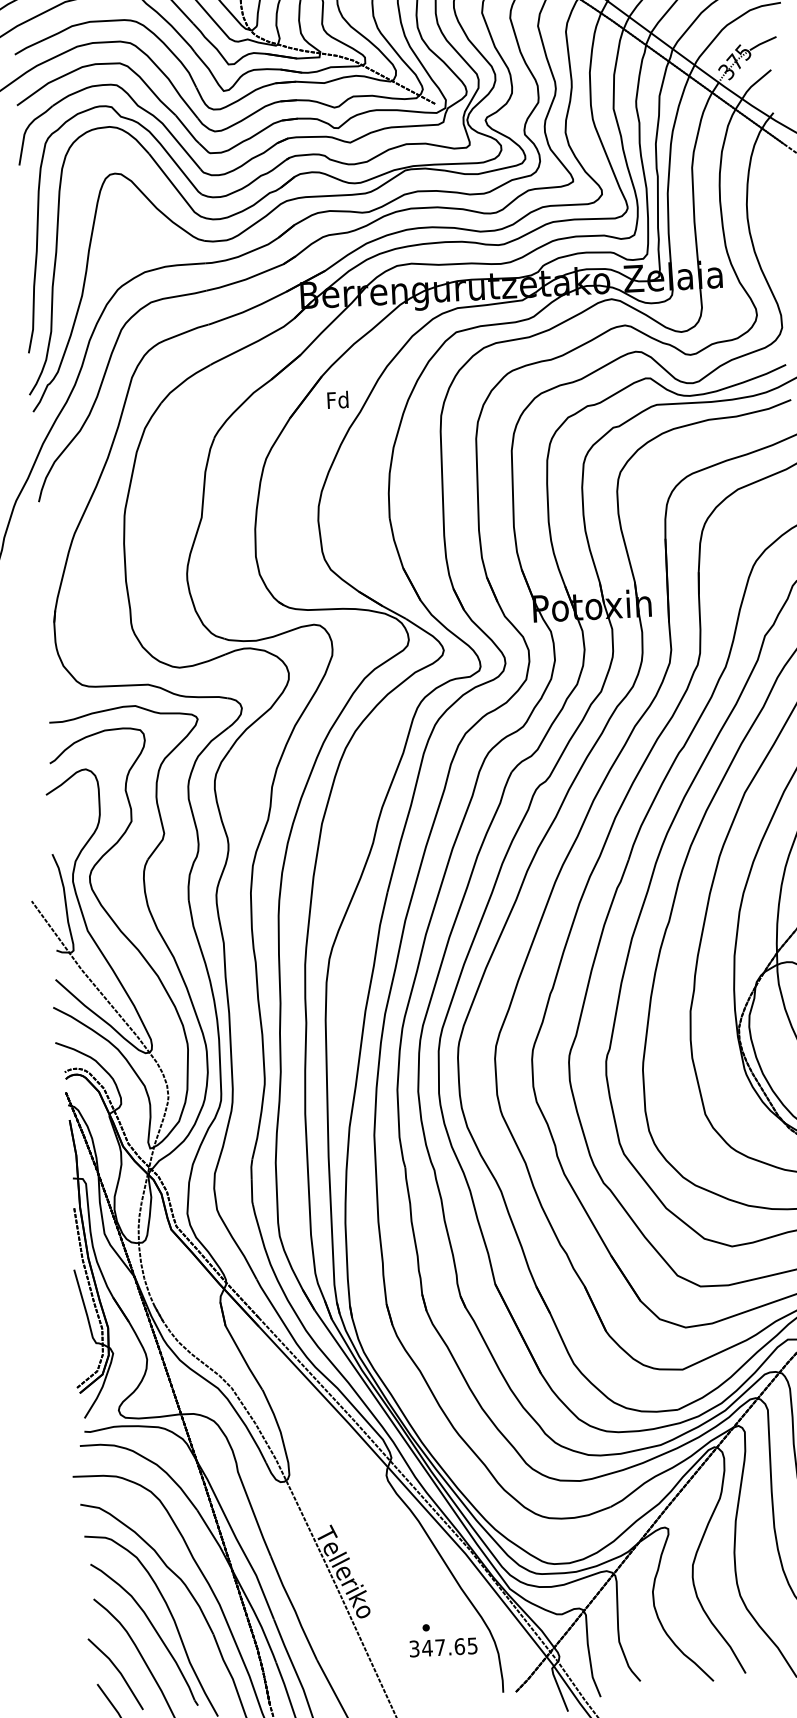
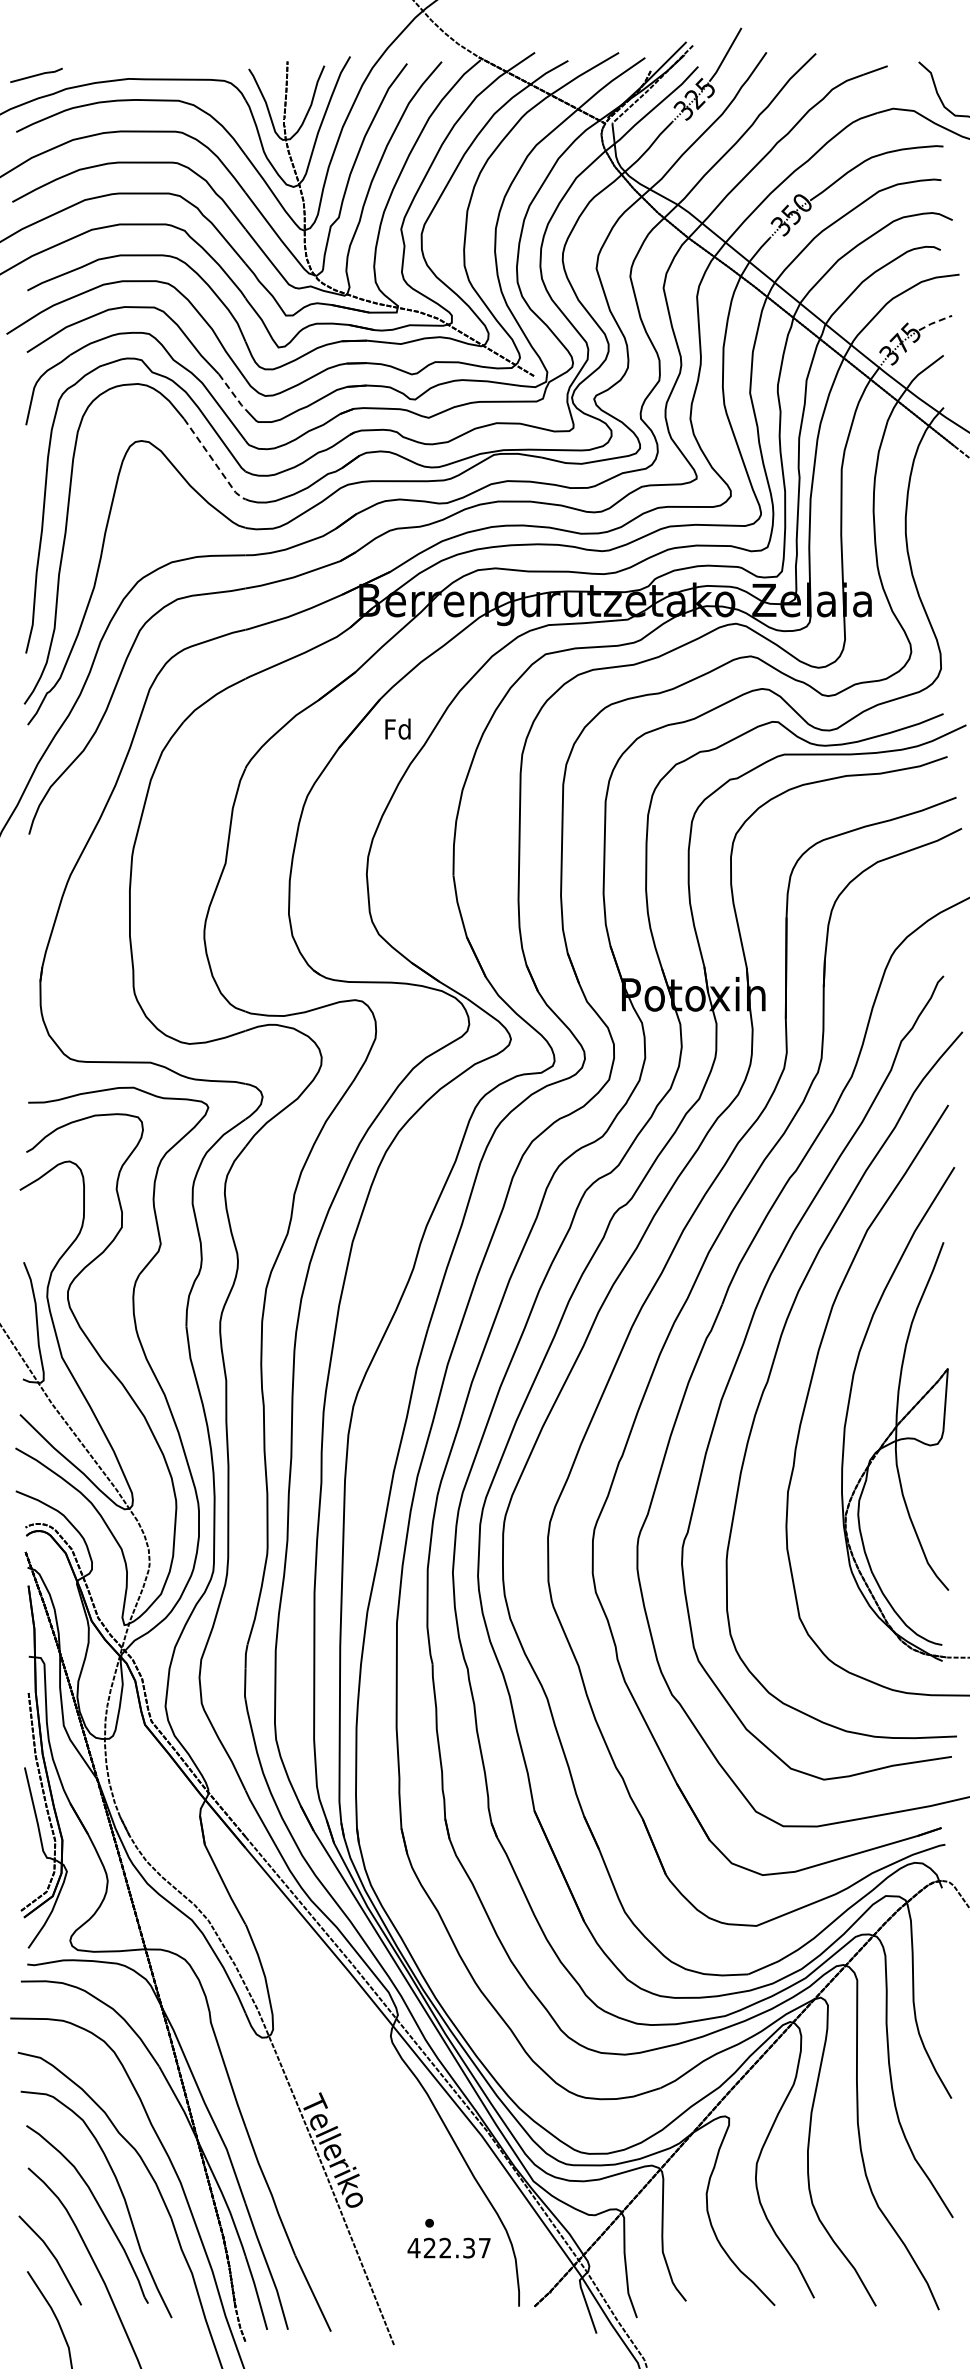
line: (762, 43) -> (934, 322), solid -> dashed
line: (187, 129) -> (232, 392), solid -> dashed
line: (175, 188) -> (214, 462), solid -> dashed
text: (442, 1646) -> (448, 2247), 347.65 -> 422.37

